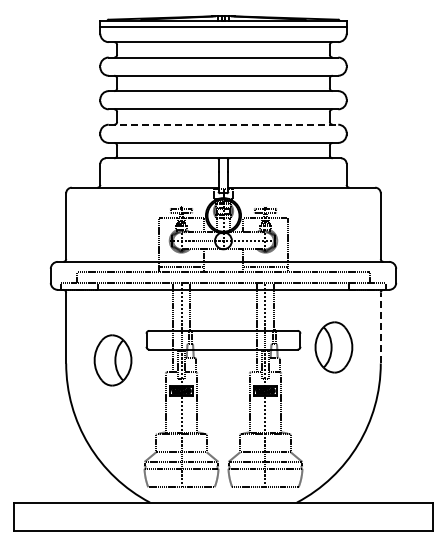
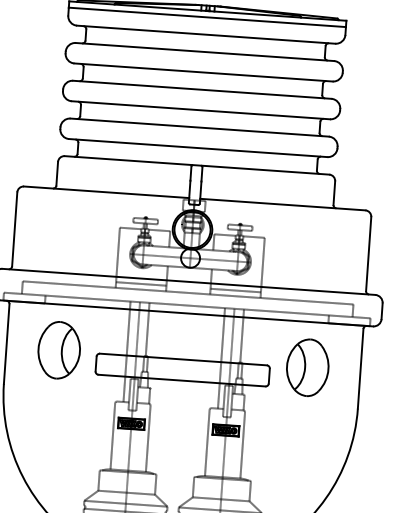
line: (223, 124) -> (199, 127), dashed -> solid
line: (380, 327) -> (360, 368), dashed -> solid
part: (333, 347) -> (307, 367), moved
part: (112, 360) -> (58, 350), moved

